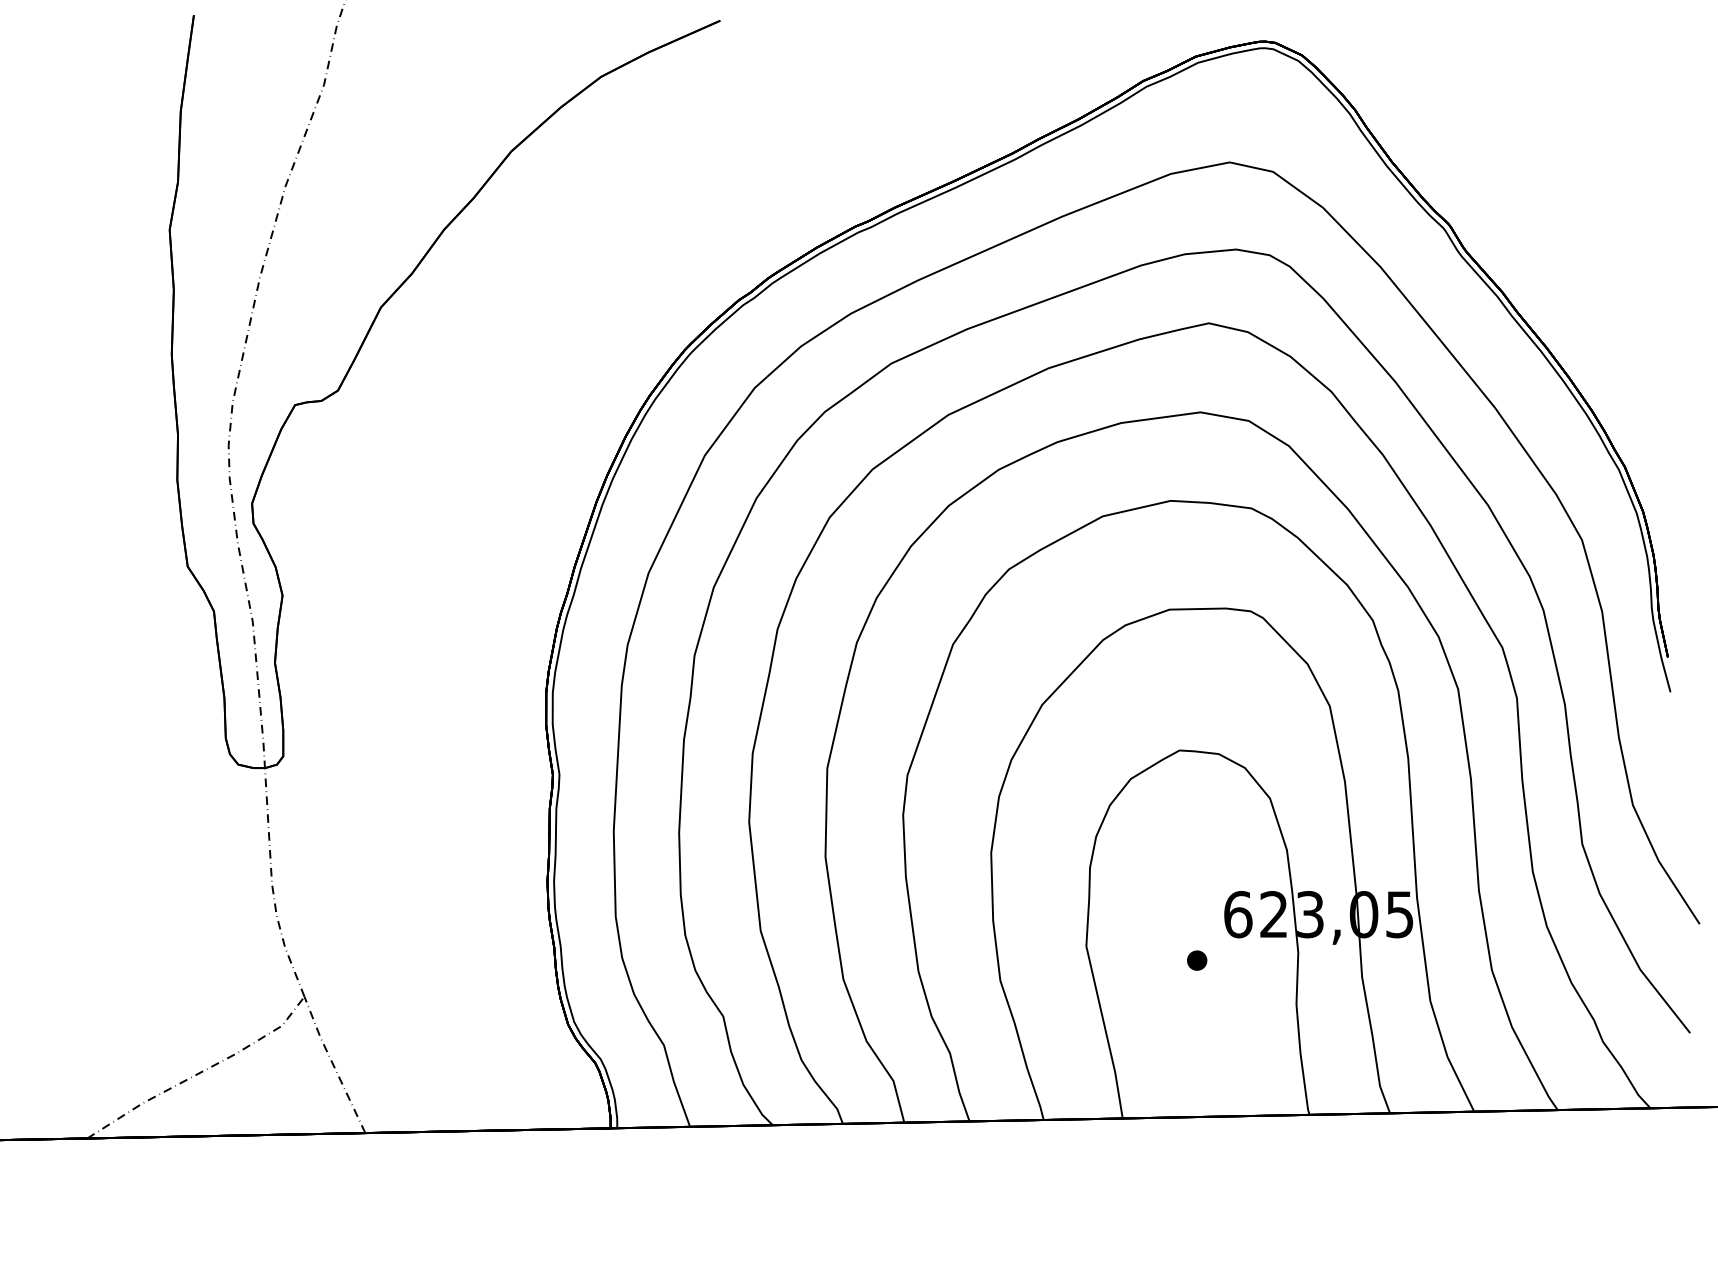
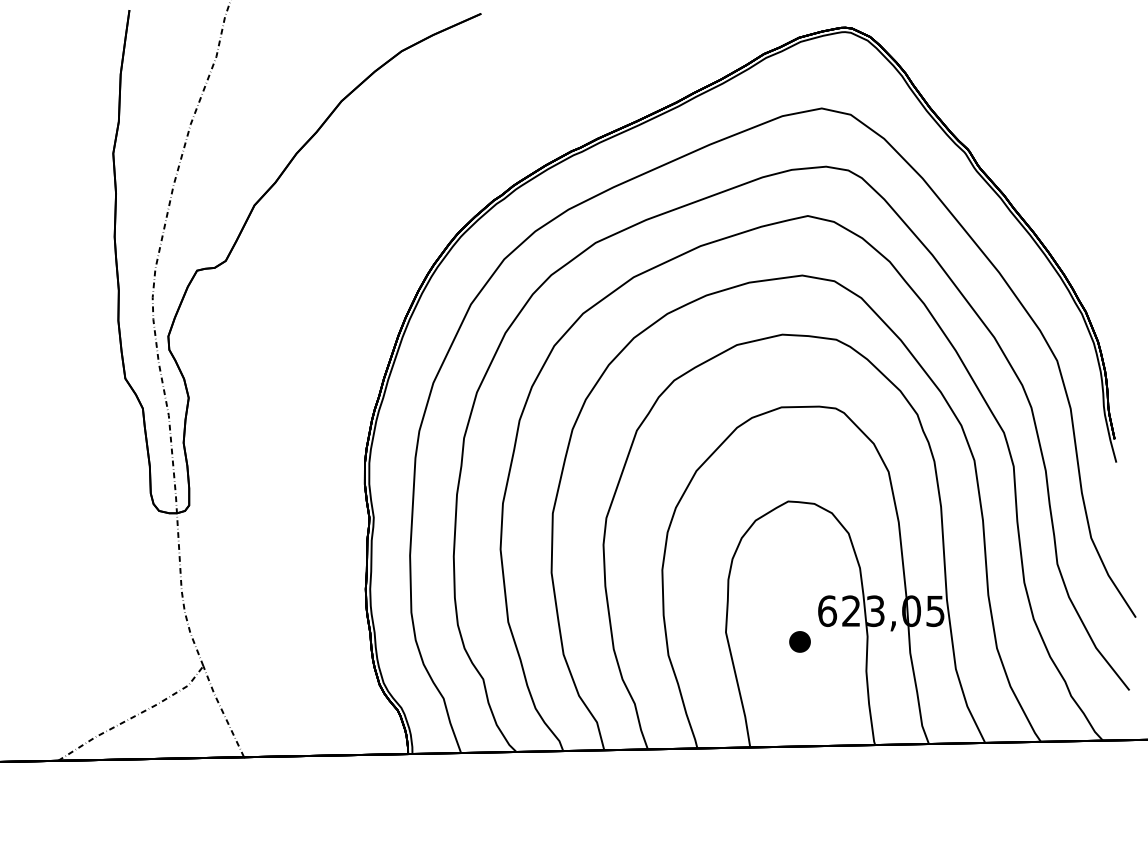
part: (1196, 959) -> (799, 641), size x1.6

